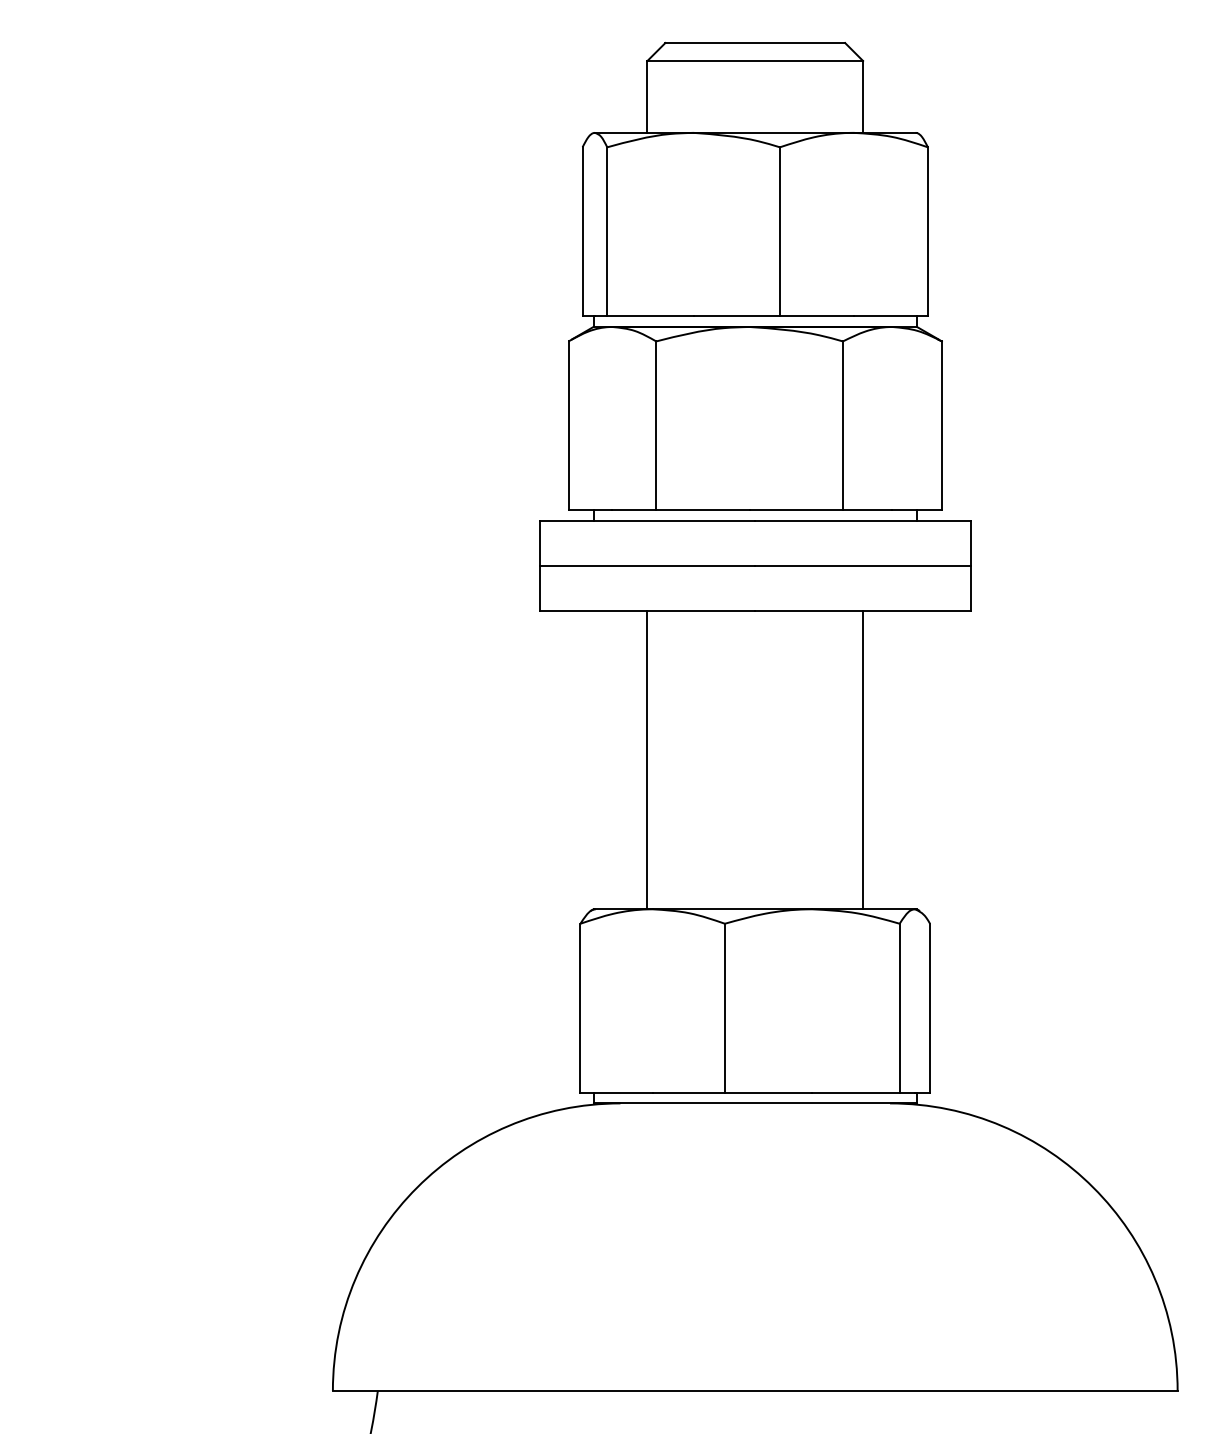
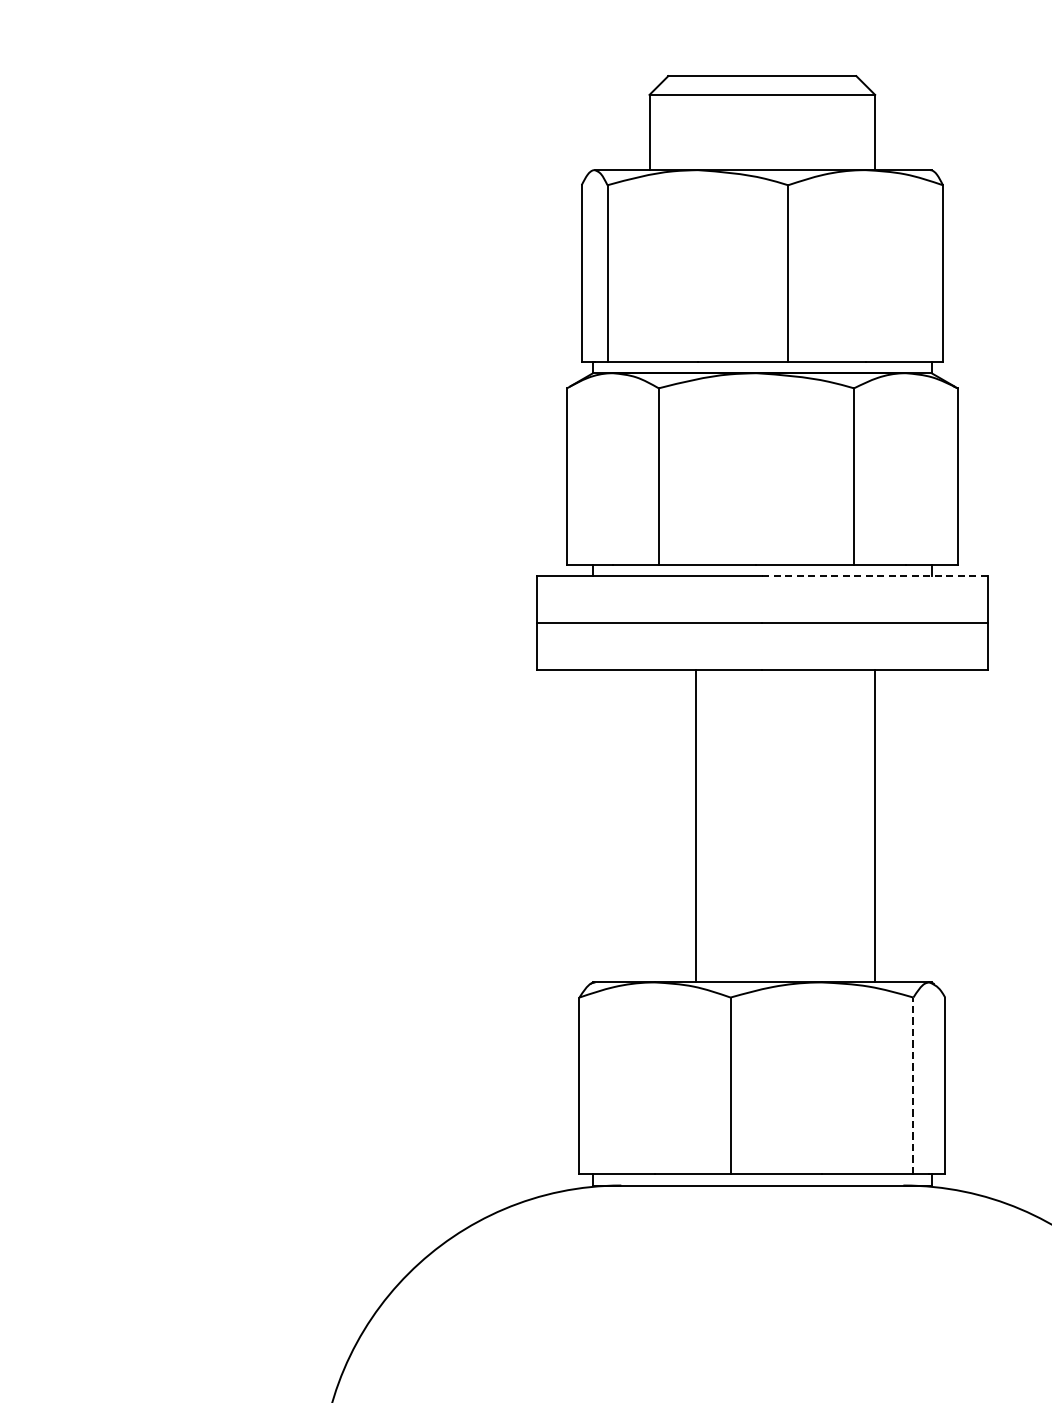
line: (863, 521) -> (875, 576), solid -> dashed
line: (647, 759) -> (695, 825), moved
line: (899, 1007) -> (913, 1085), solid -> dashed

